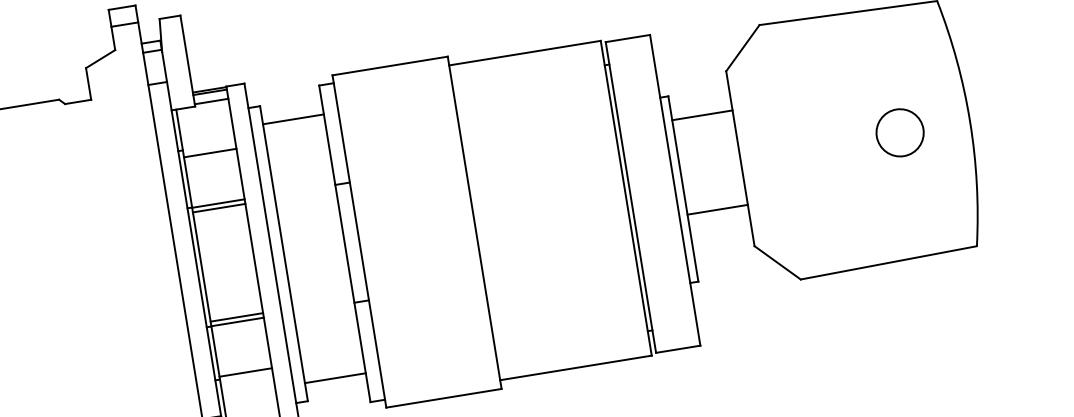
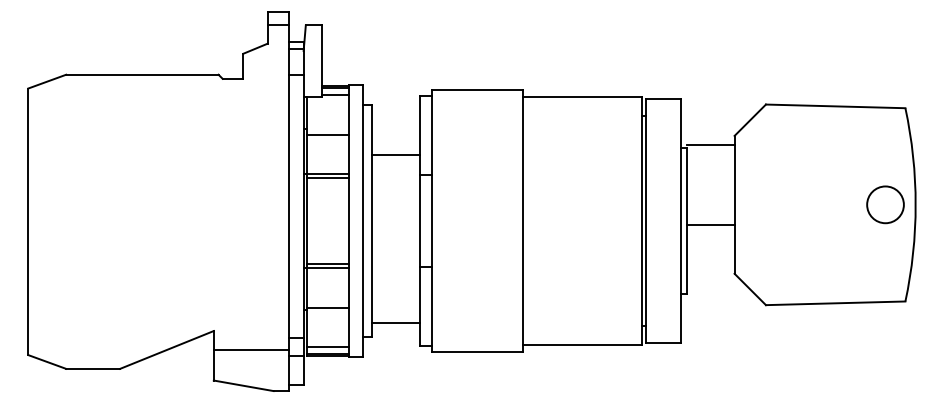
line: (701, 115) -> (710, 144), moved
line: (293, 119) -> (396, 155), moved
circle: (900, 132) -> (885, 204), moved
line: (717, 210) -> (710, 225), moved

